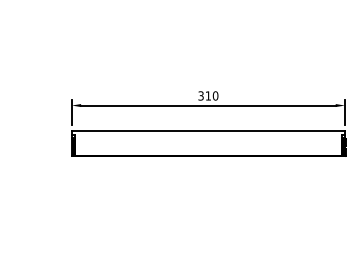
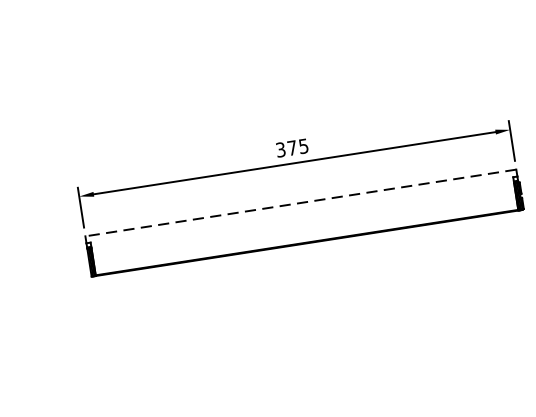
text: (211, 95) -> (297, 146), 310 -> 375
line: (208, 130) -> (300, 202), solid -> dashed

